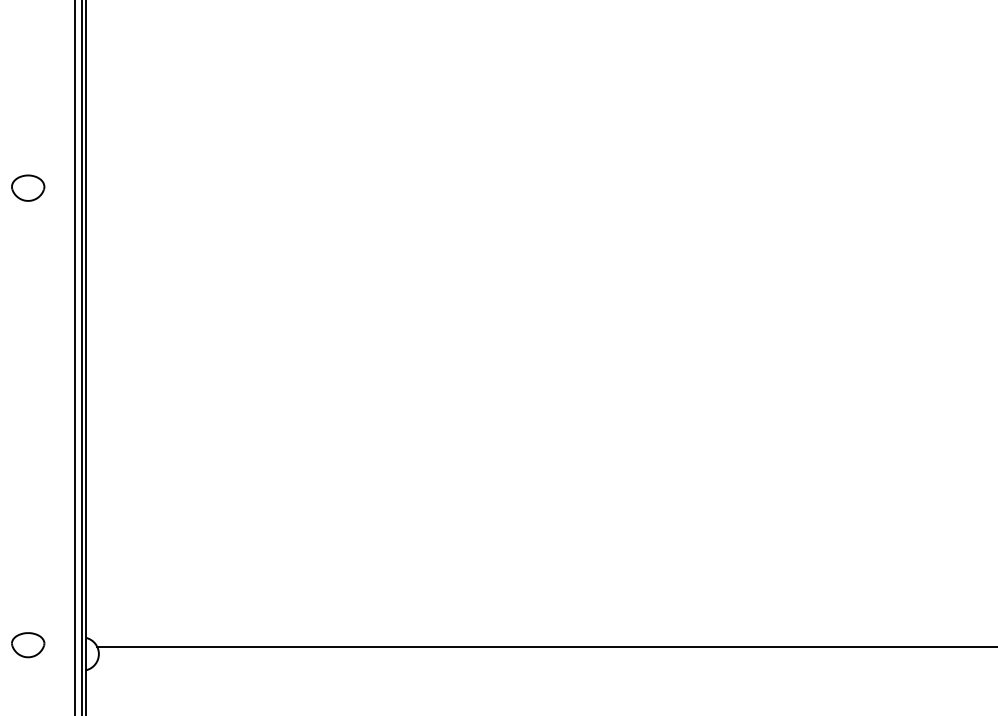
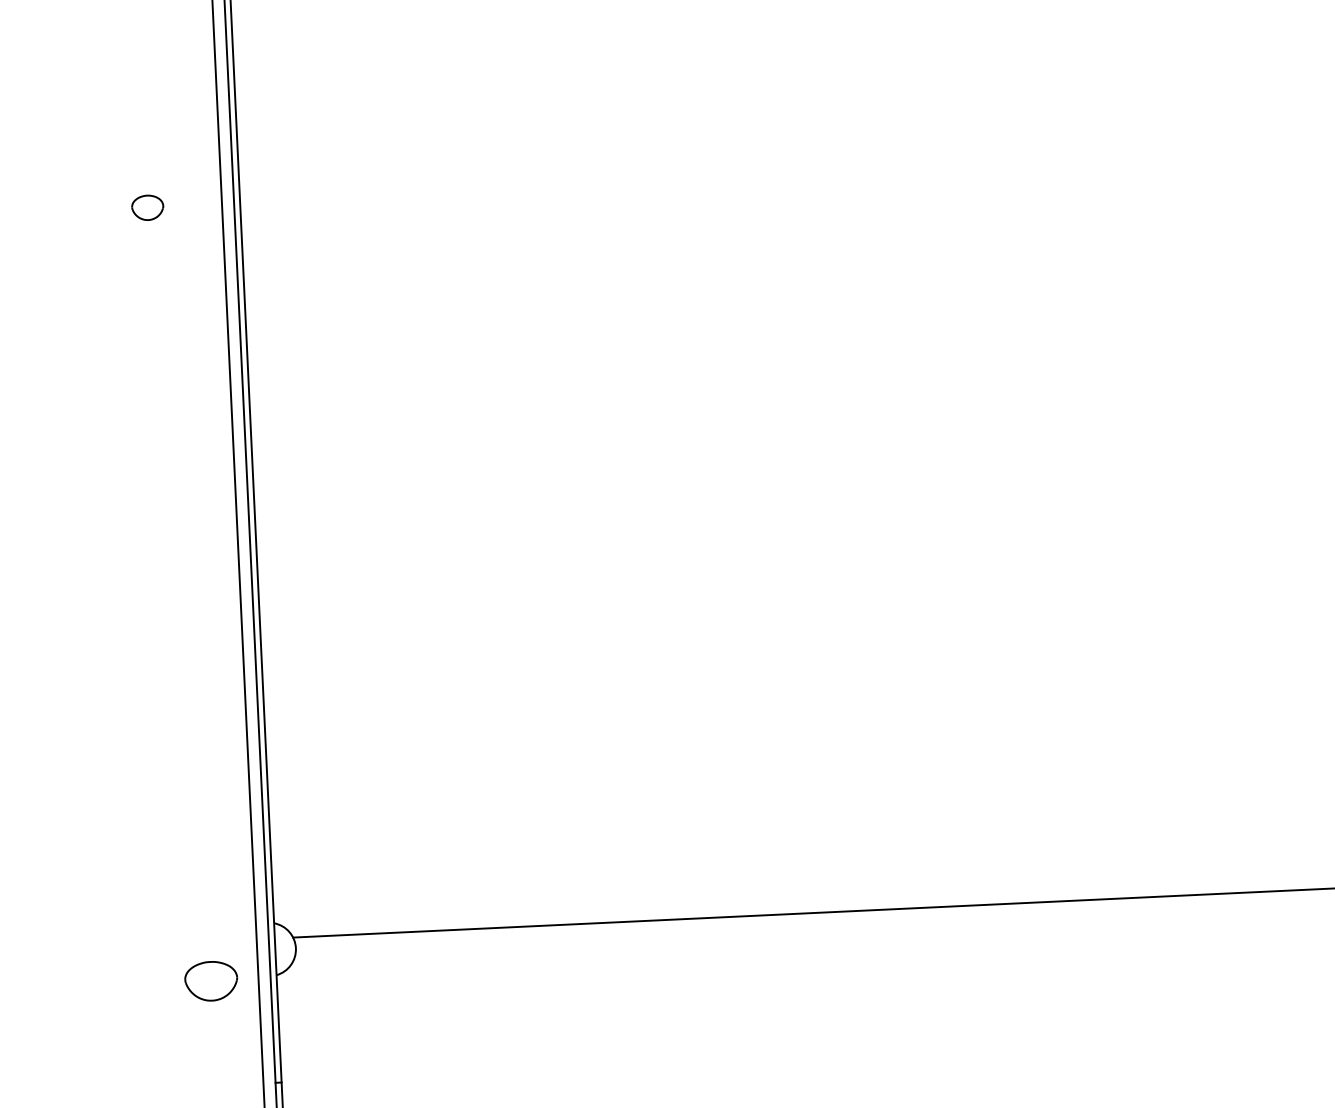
part: (28, 187) -> (148, 206), size x0.6
part: (28, 645) -> (211, 981), moved

